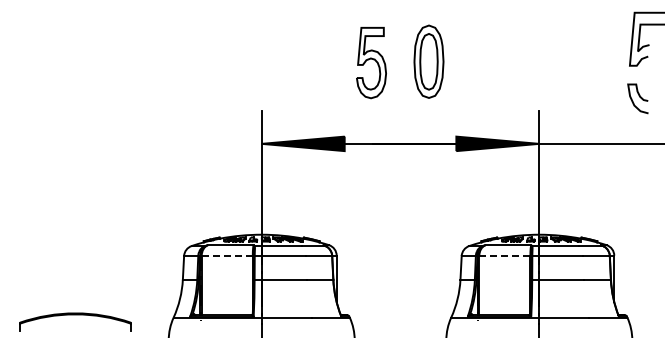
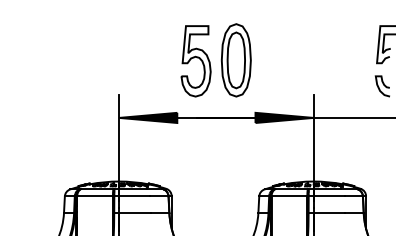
part: (428, 61) -> (235, 60), size x1.43
part: (371, 62) -> (196, 60), size x1.43
line: (227, 255) -> (95, 196), dashed -> solid
line: (504, 255) -> (289, 196), dashed -> solid

